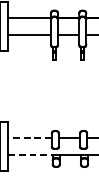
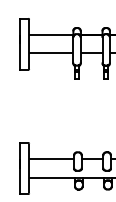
line: (29, 137) -> (51, 159), dashed -> solid
line: (29, 155) -> (51, 177), dashed -> solid

